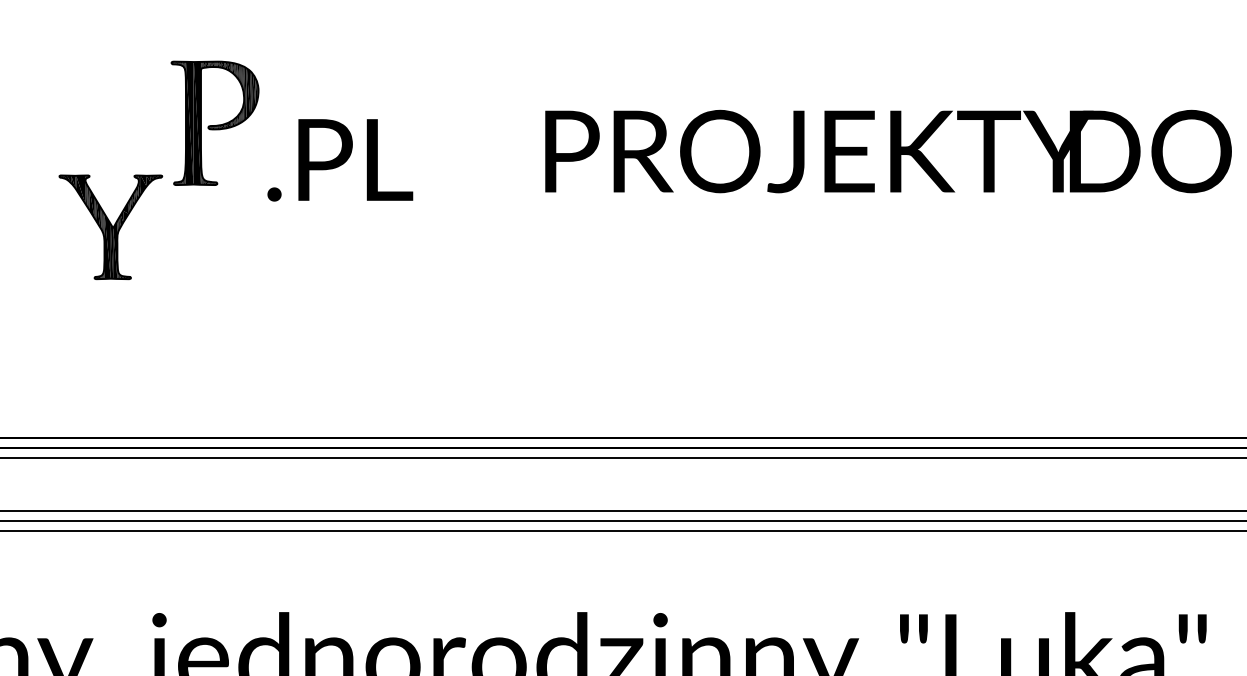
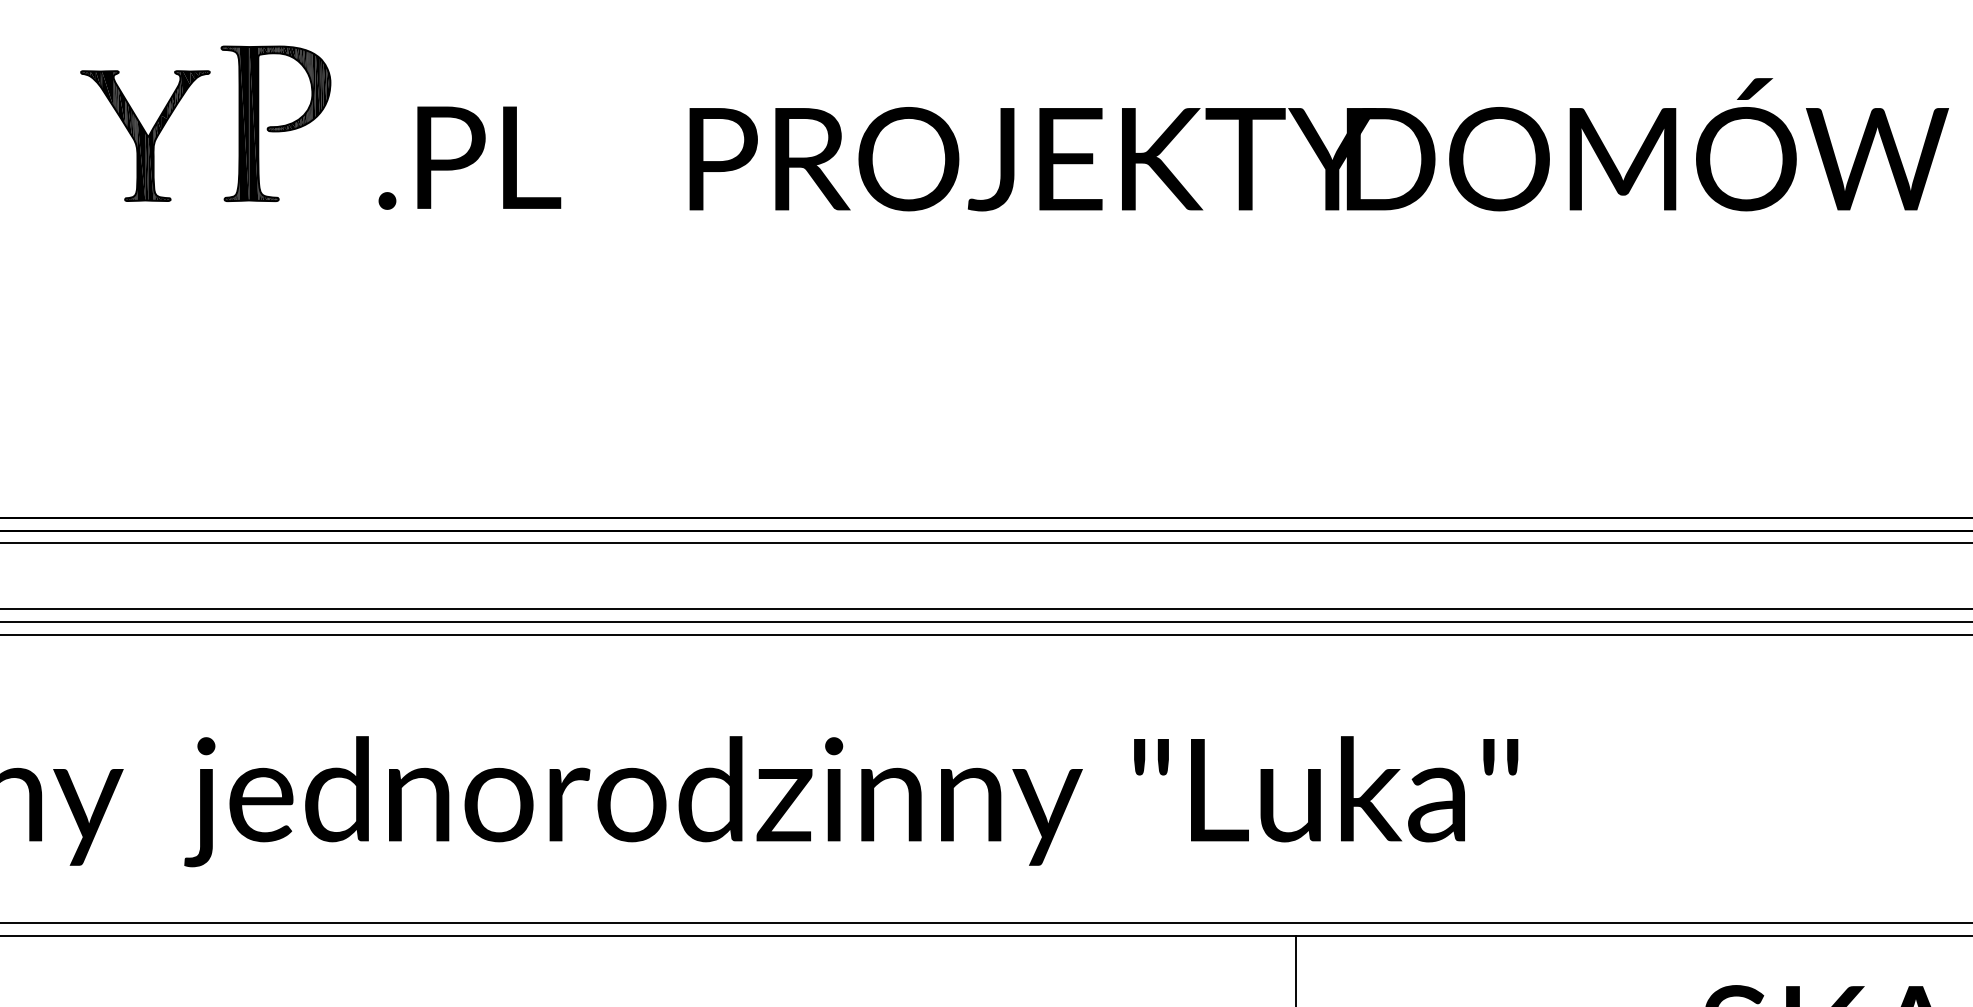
text: (340, 159) -> (469, 157), moved
part: (110, 226) -> (145, 135), moved

